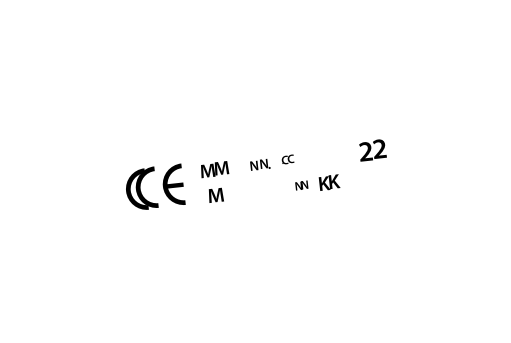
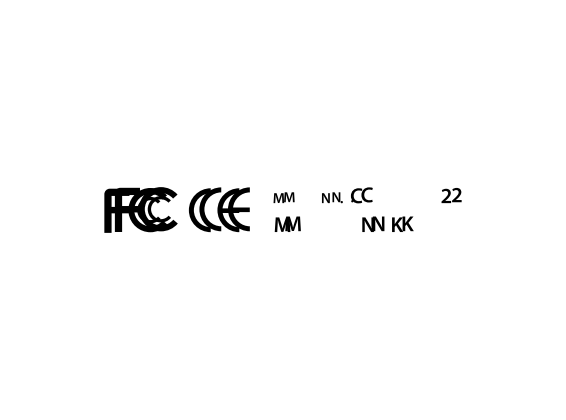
part: (372, 150) -> (451, 195), size x0.71
part: (287, 159) -> (361, 195), size x1.67
part: (214, 169) -> (283, 197), size x0.71
part: (301, 184) -> (373, 223), size x1.67
fill: (163, 187) -> (228, 210), added
fill: (225, 193) -> (292, 223), added
part: (80, 195) -> (140, 209), added

